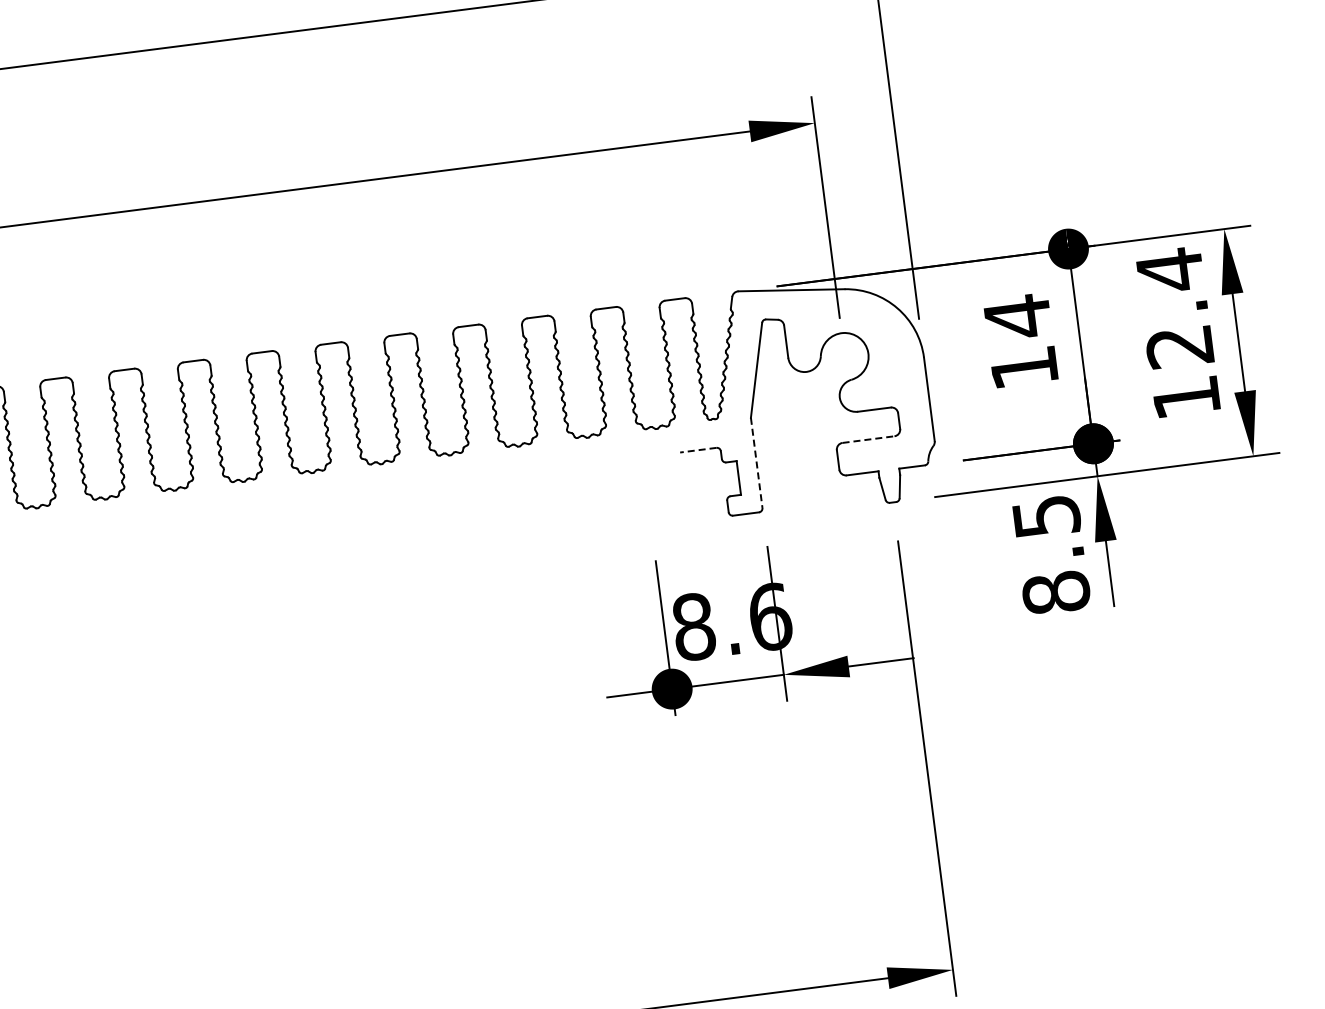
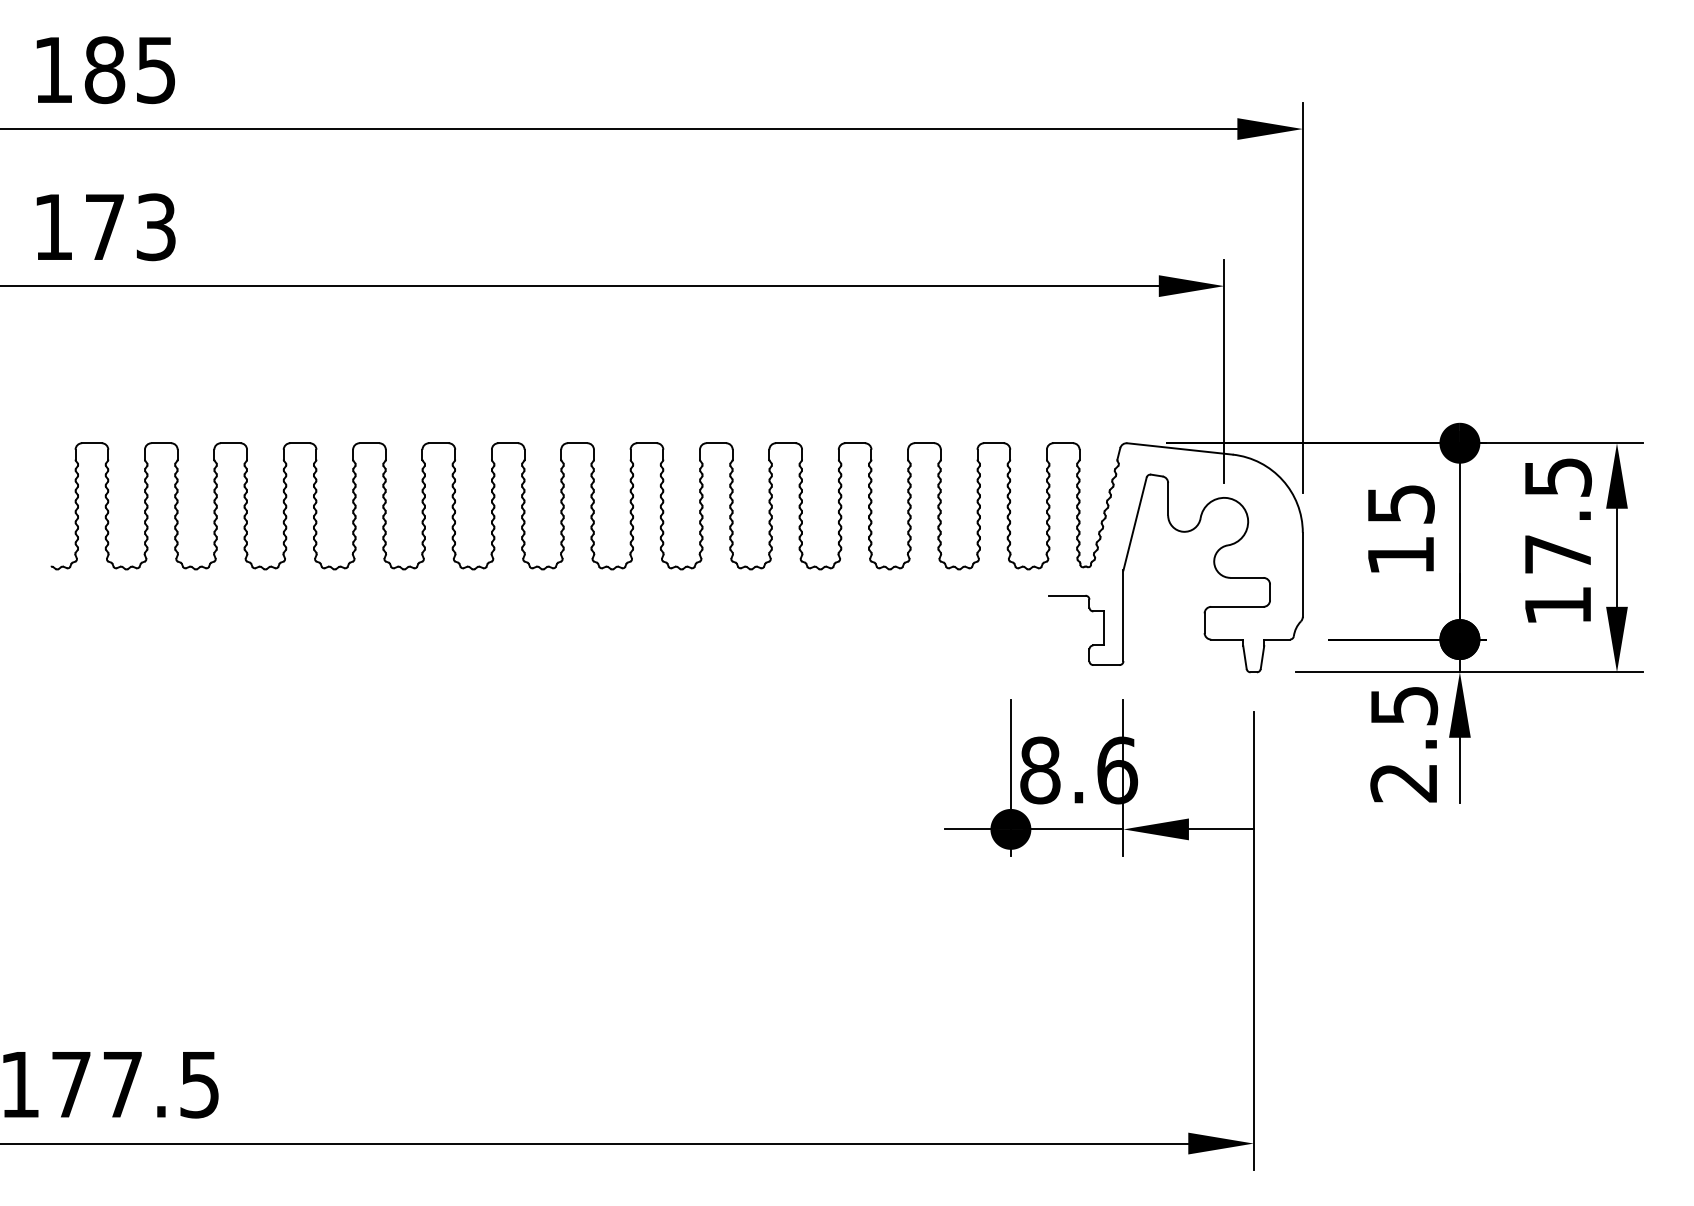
text: (1174, 308) -> (1557, 515), 12.4 -> 17.5
text: (1018, 317) -> (1401, 504), 14 -> 15
line: (868, 439) -> (1237, 606), dashed -> solid
line: (697, 450) -> (1066, 595), dashed -> solid
line: (756, 463) -> (1123, 616), dashed -> solid
text: (1056, 592) -> (1404, 782), 8.5 -> 2.5

